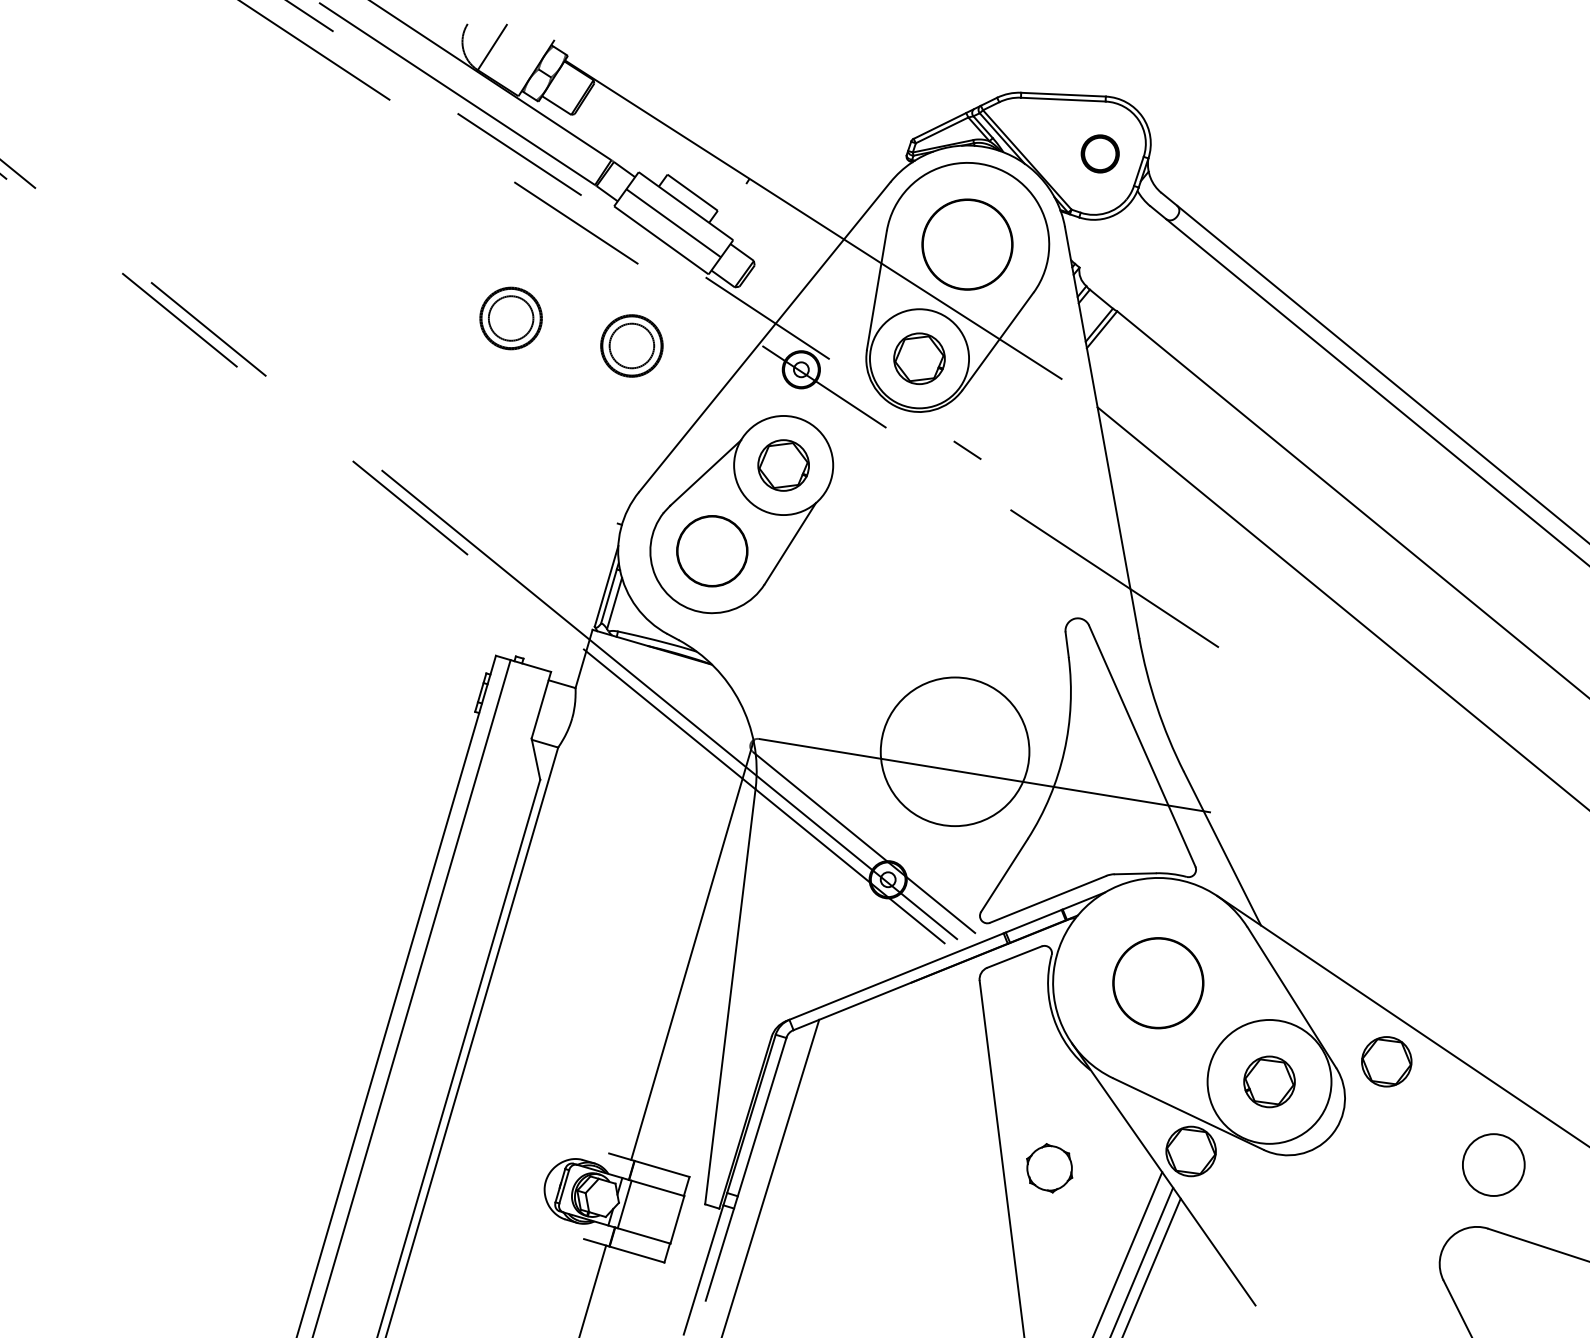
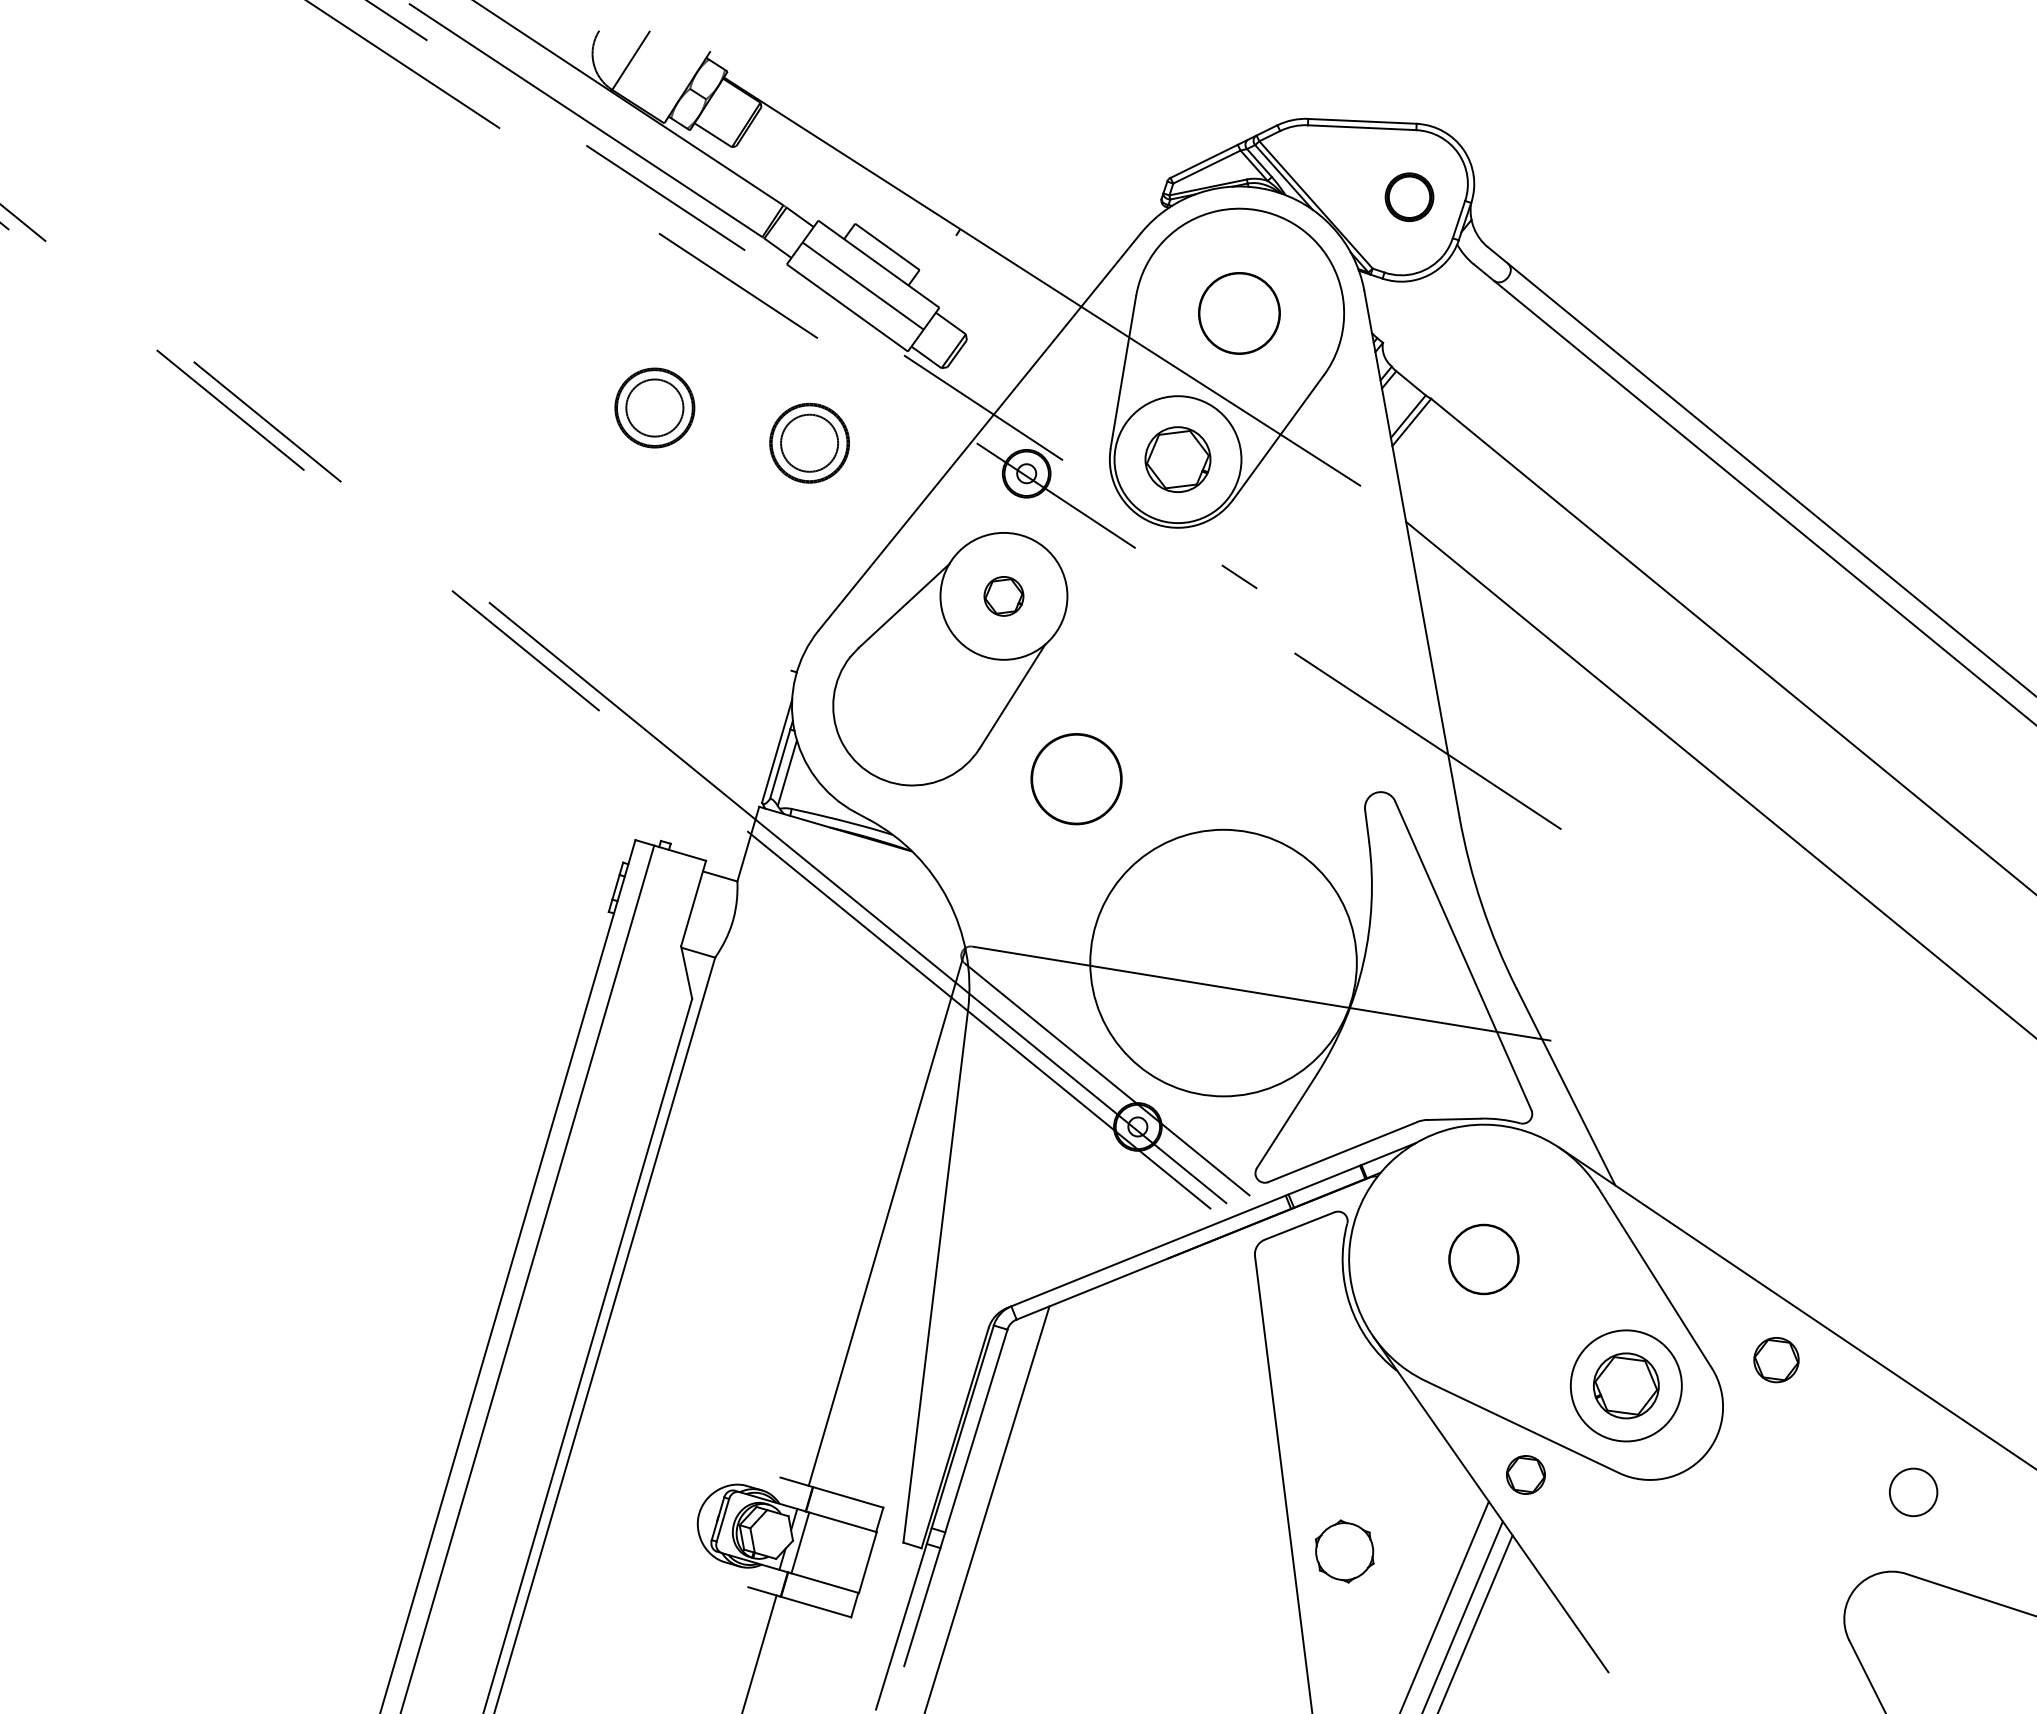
part: (967, 244) -> (1239, 313), size x0.7
part: (783, 465) -> (1003, 596), size x0.6
circle: (712, 551) -> (1076, 779), moved
circle: (955, 751) -> (1223, 962), size x1.4
part: (1158, 983) -> (1483, 1259), size x0.6
part: (1386, 1061) -> (1776, 1359), size x0.7
circle: (1269, 1081) -> (1626, 1385), size x0.7
part: (1190, 1151) -> (1525, 1474), size x0.6
circle: (1493, 1165) -> (1913, 1492), size x0.6
part: (1049, 1168) -> (1344, 1551), moved

